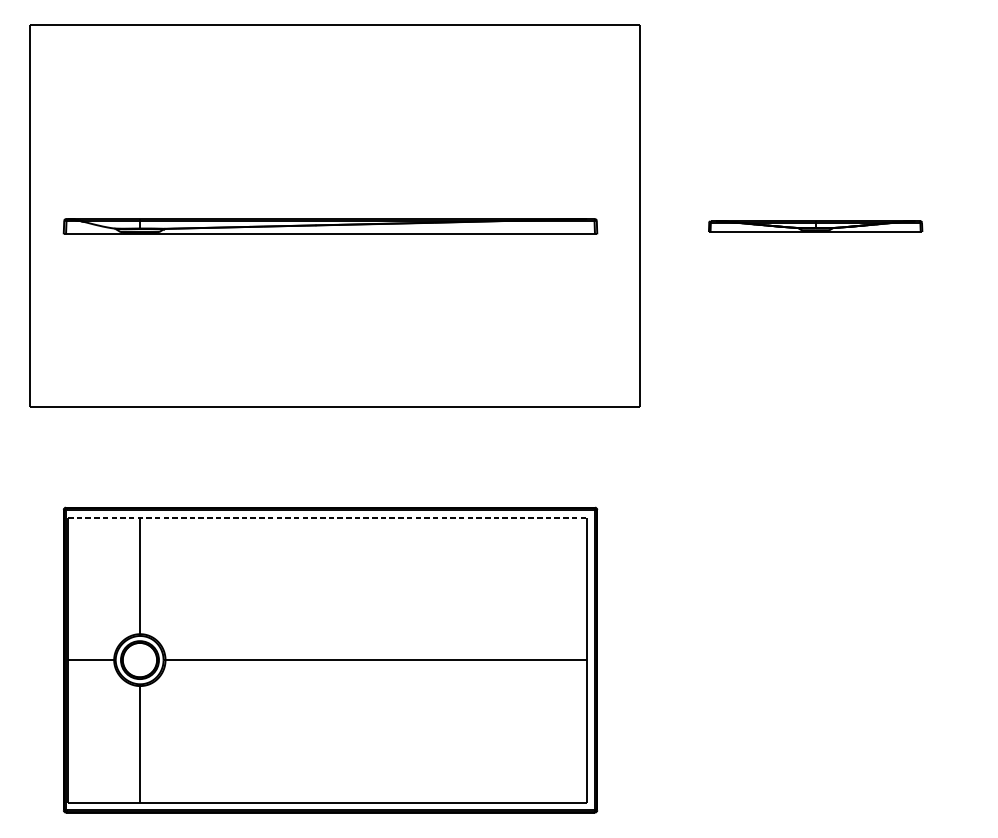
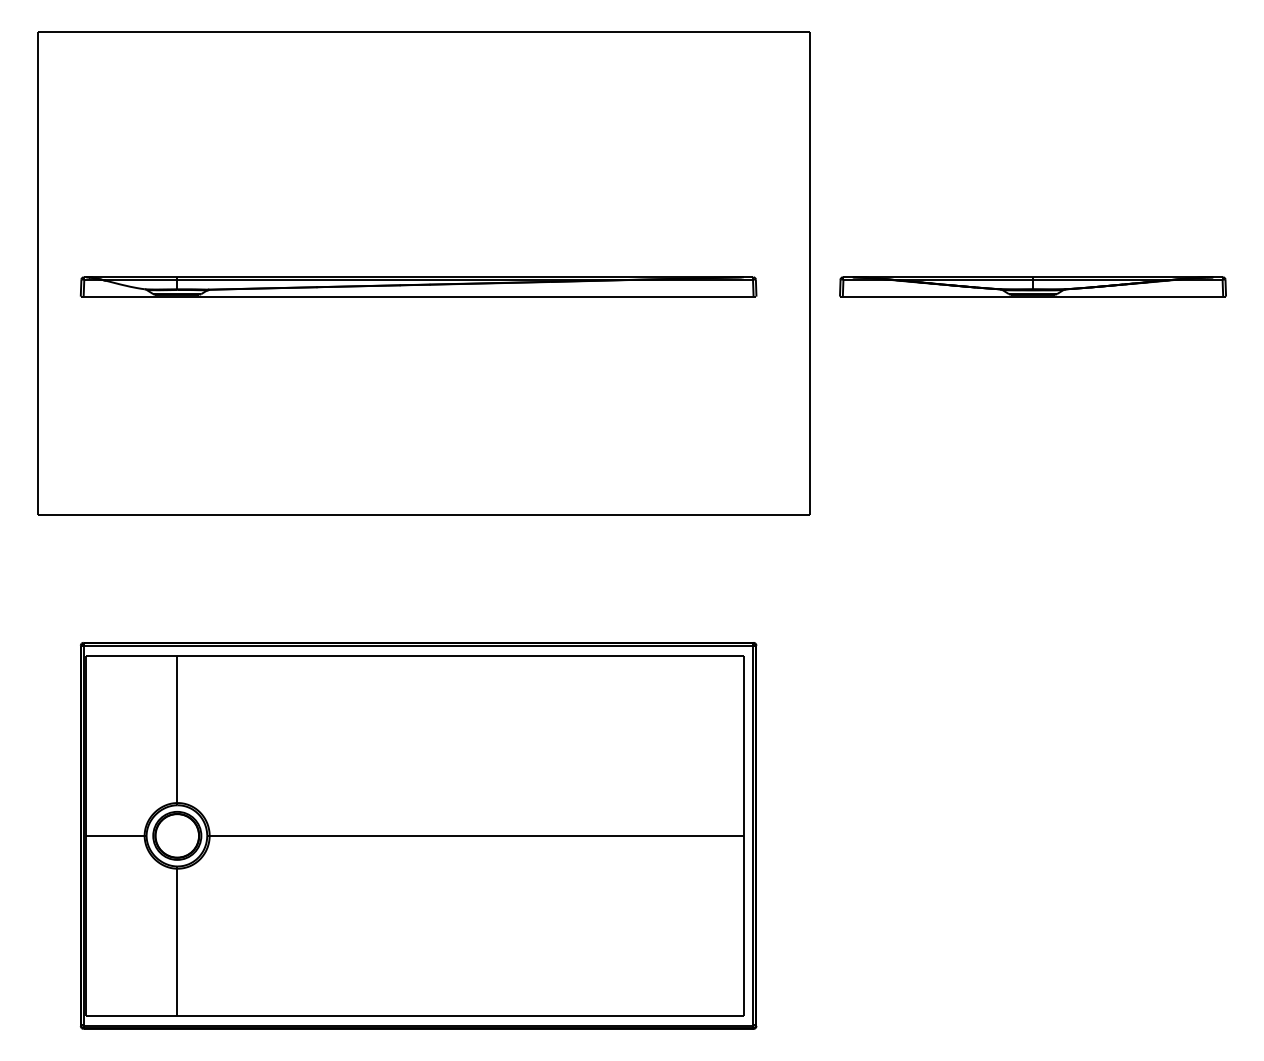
part: (815, 226) -> (1032, 286), size x1.43
line: (328, 517) -> (415, 655), dashed -> solid

